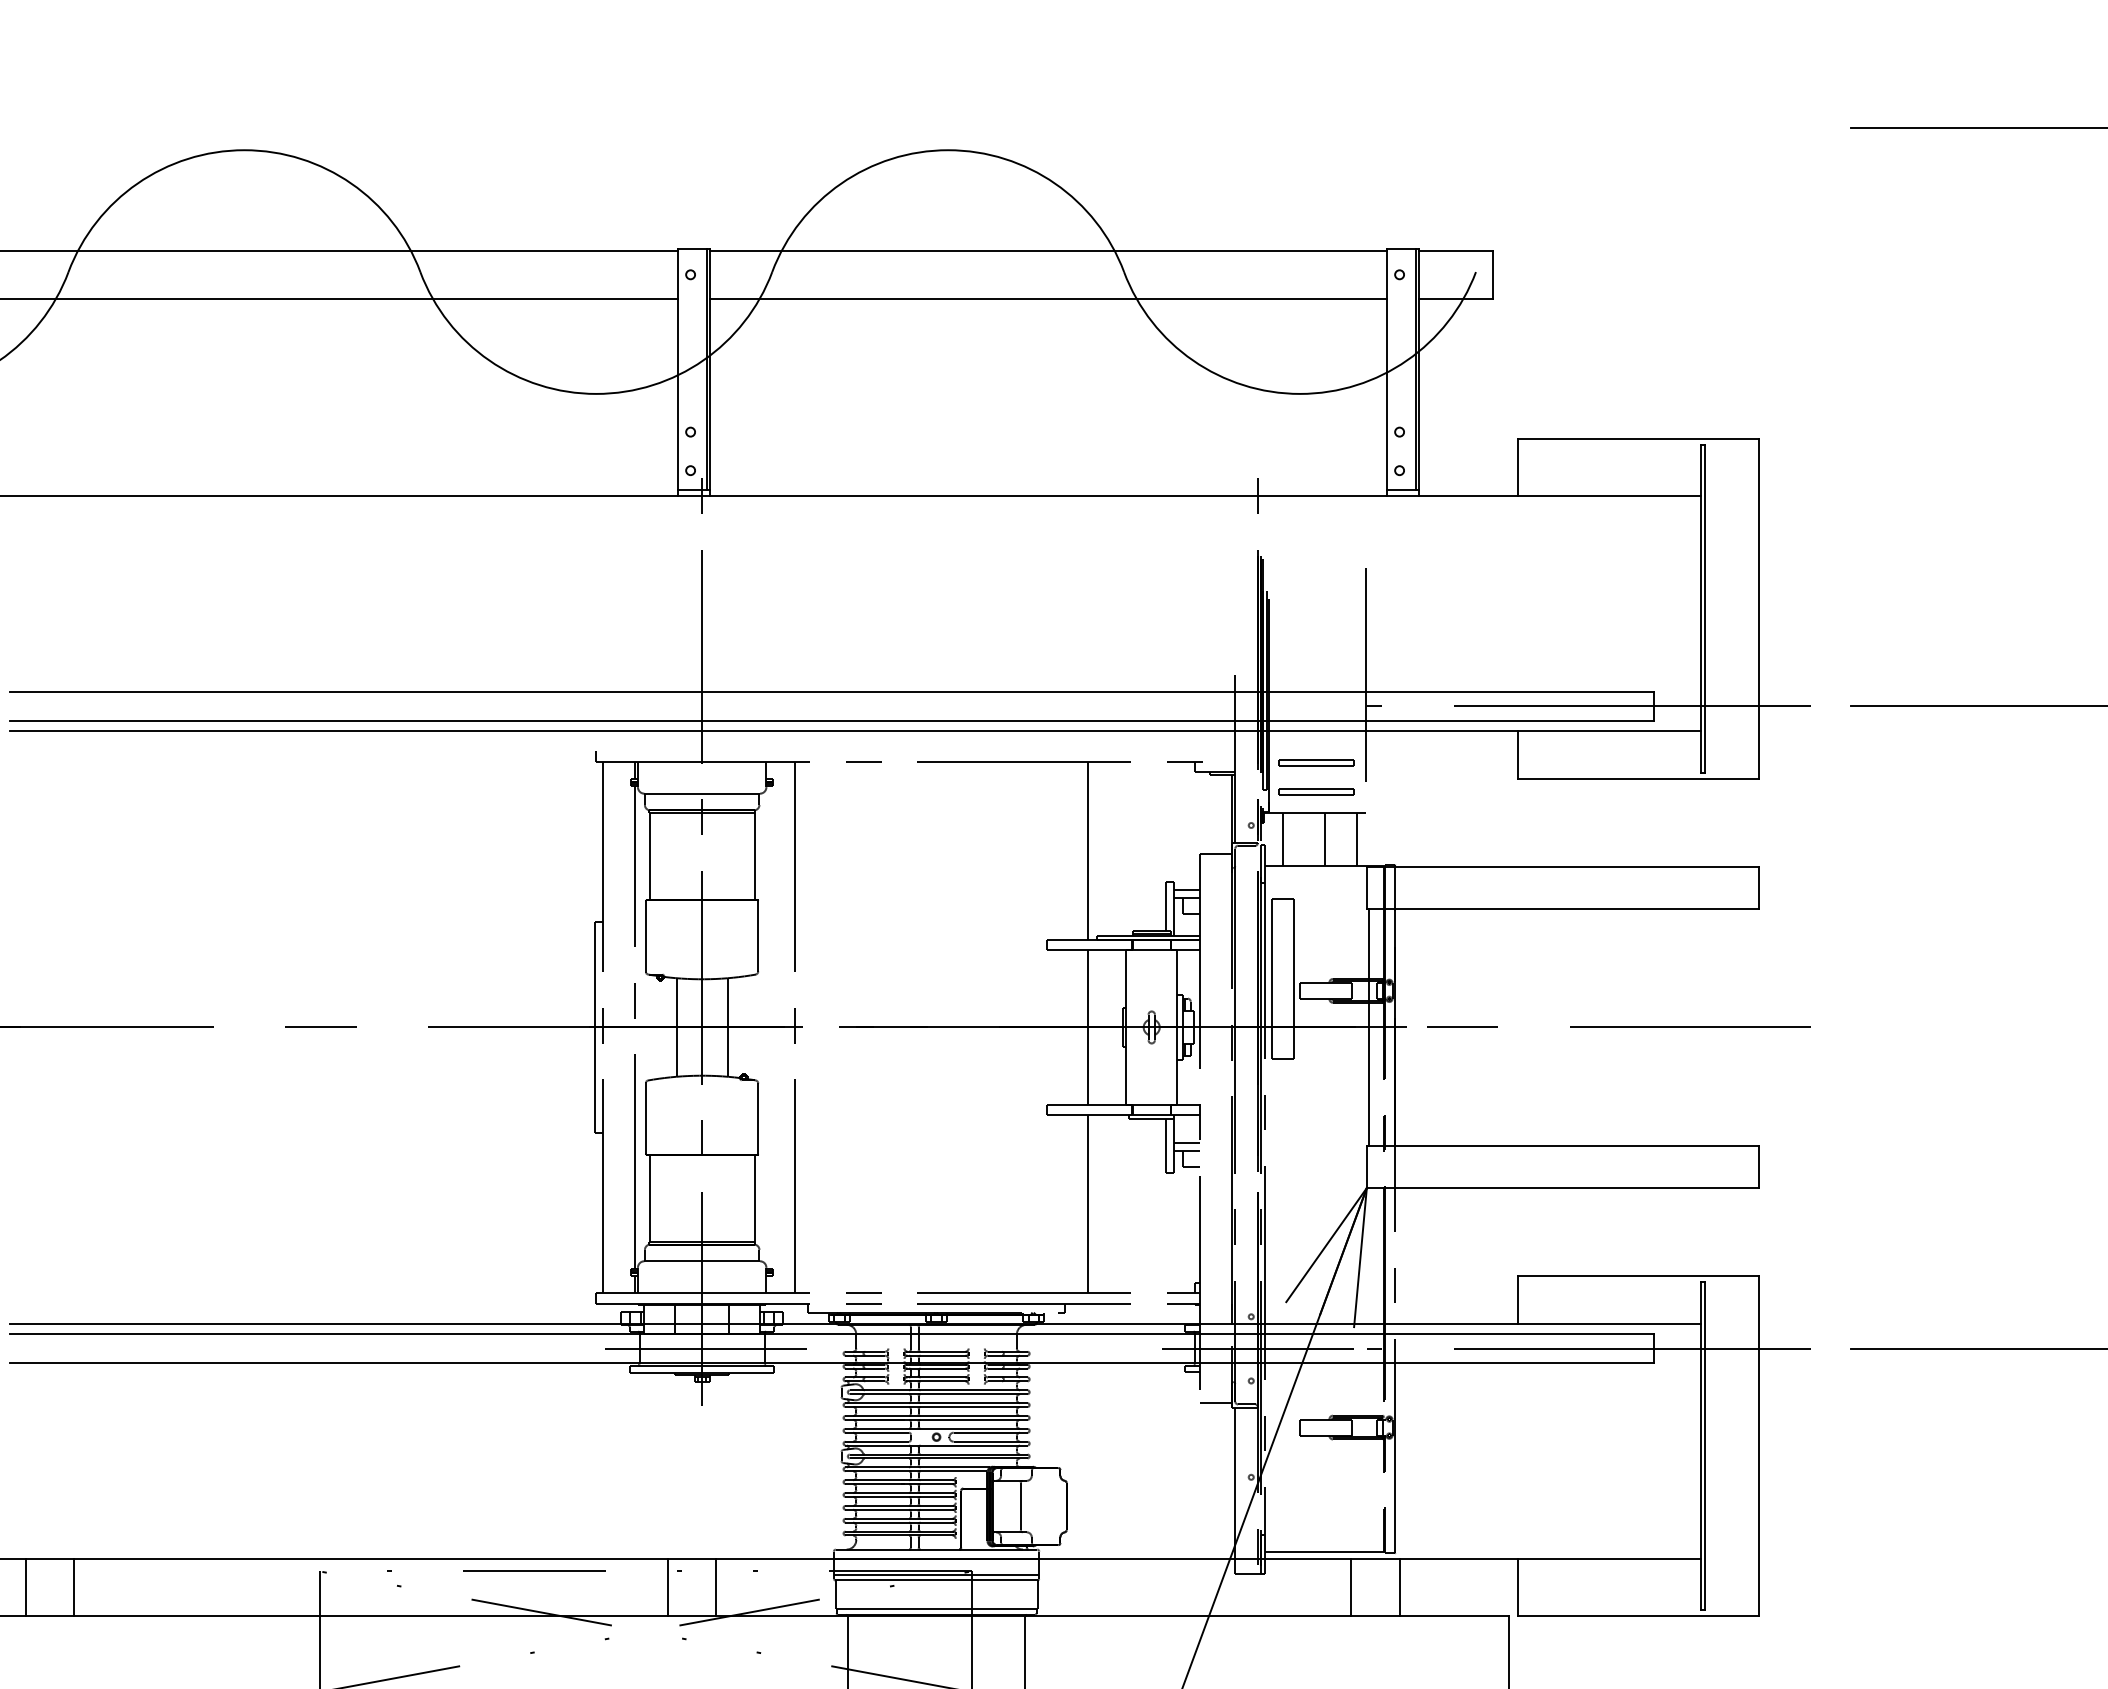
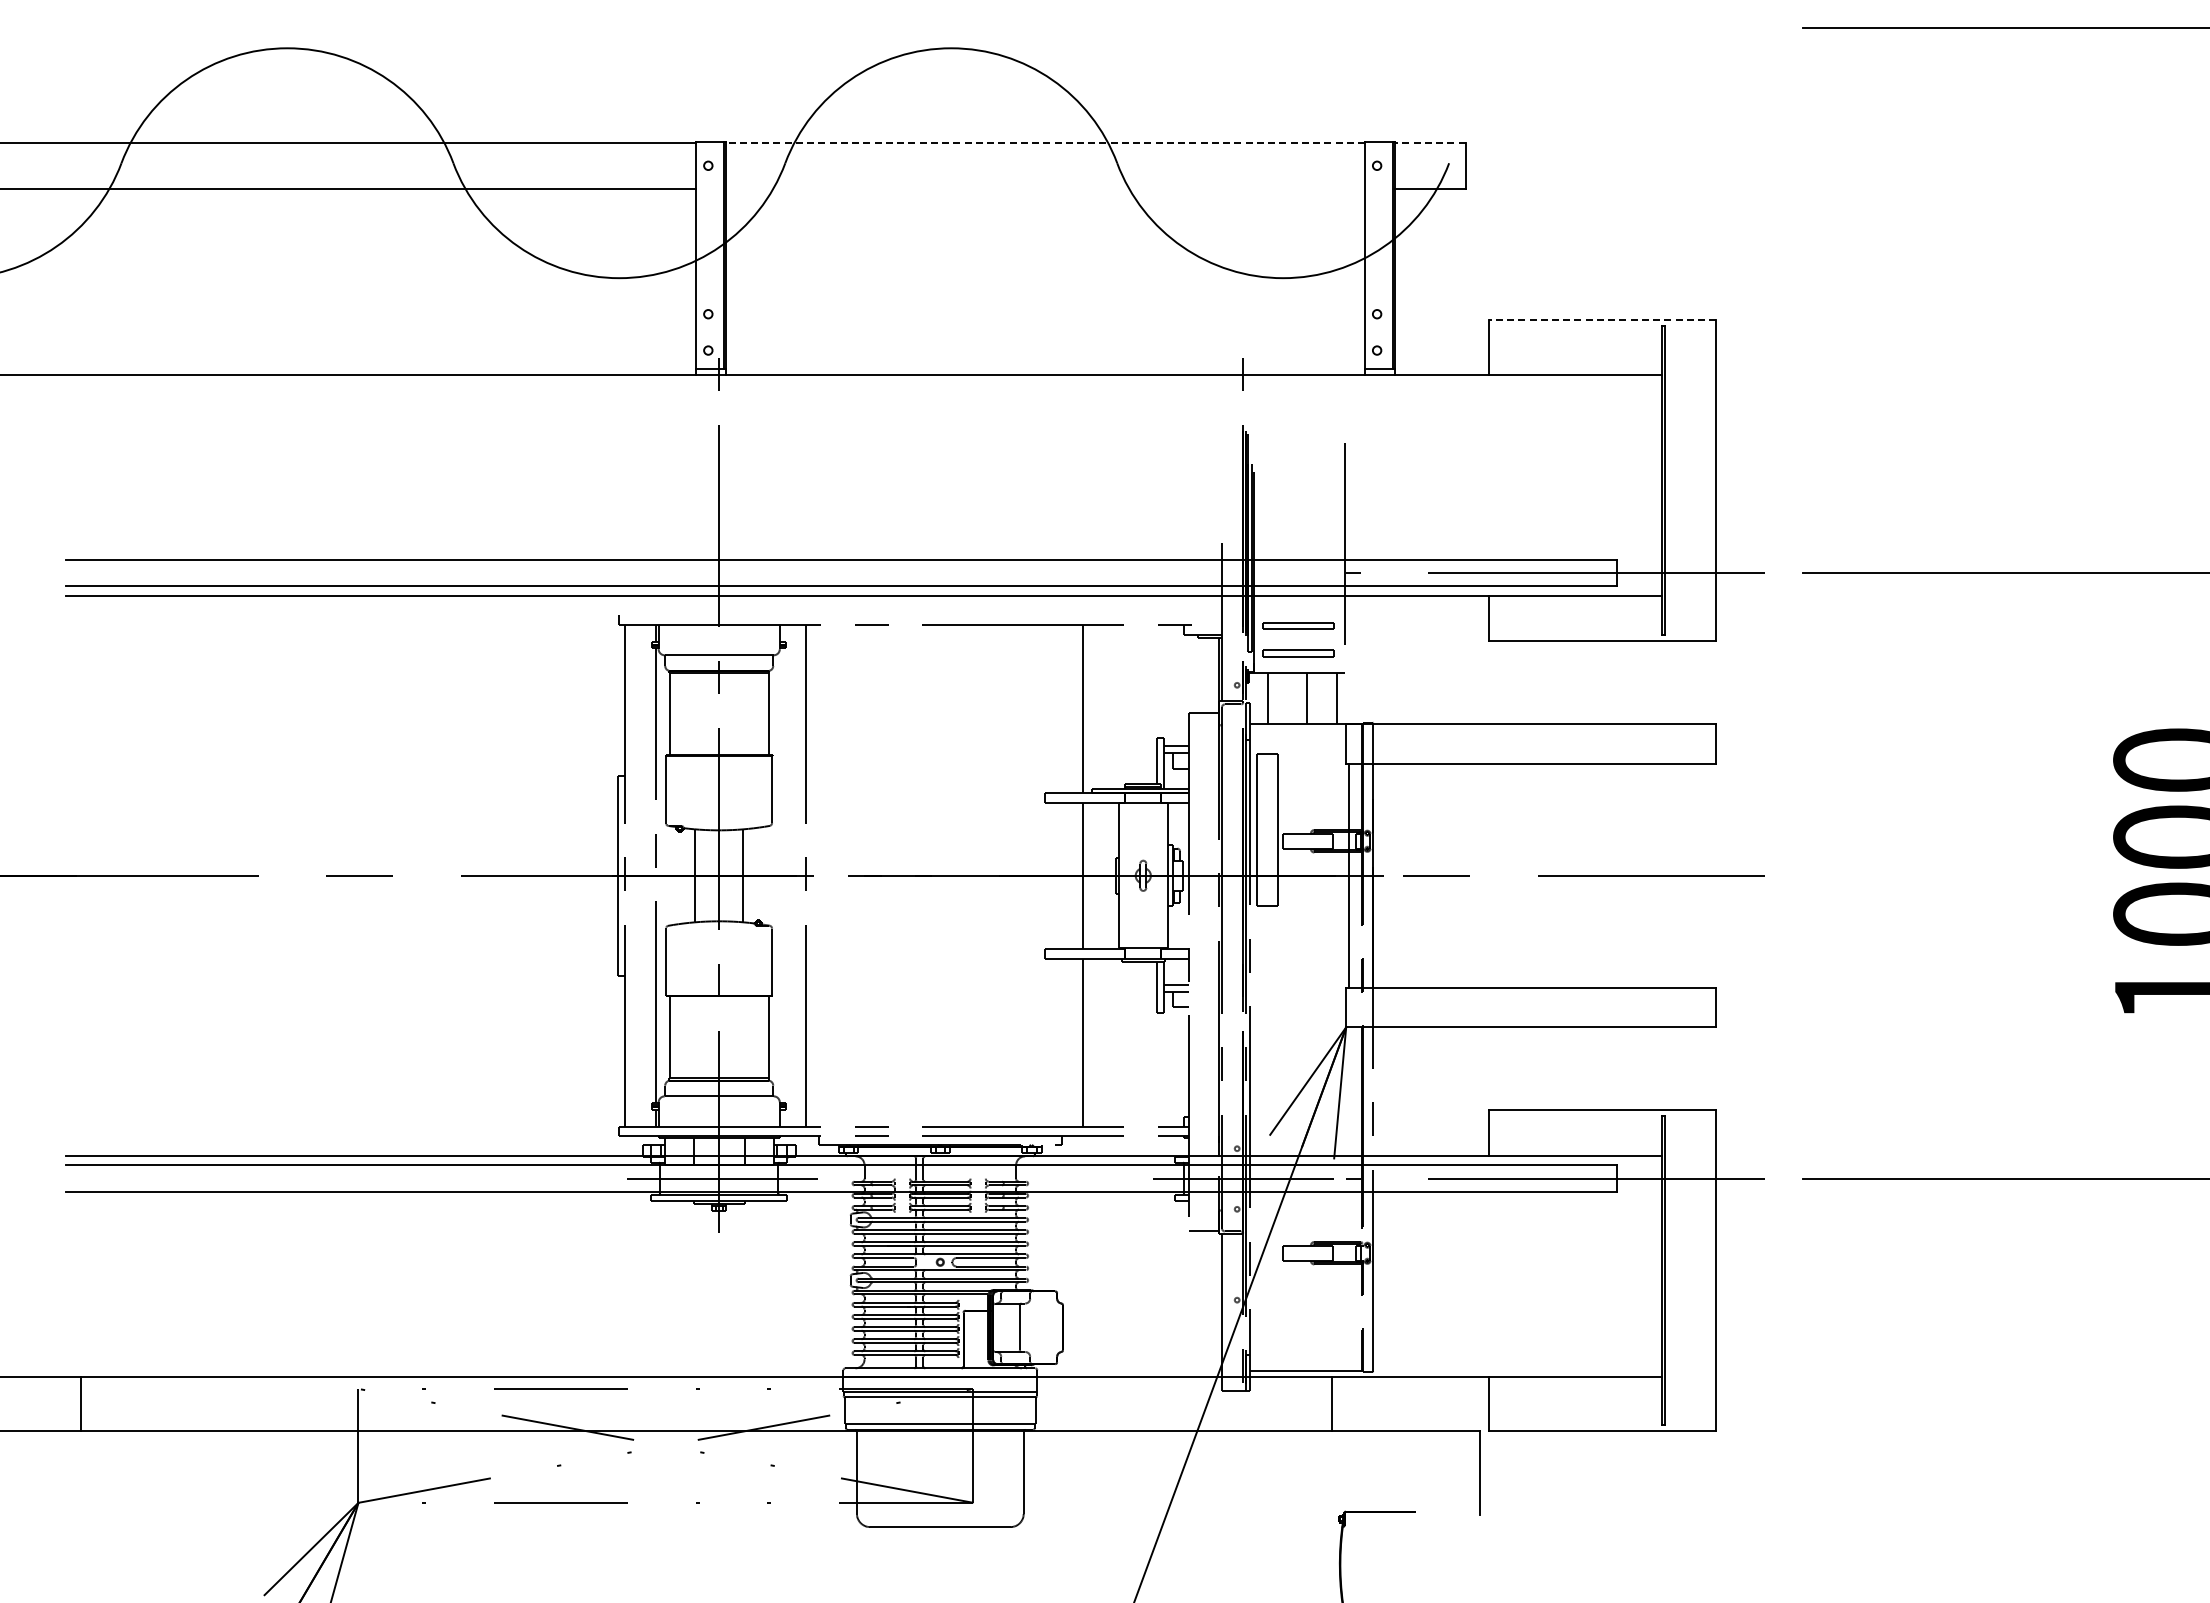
line: (1048, 251) -> (1045, 143), solid -> dashed
line: (1455, 251) -> (1429, 143), solid -> dashed
line: (1048, 298) -> (1045, 188), removed
line: (1638, 438) -> (1602, 320), solid -> dashed
line: (73, 1586) -> (126, 1403), removed
line: (668, 1586) -> (687, 1403), removed
line: (716, 1586) -> (732, 1403), removed
line: (1400, 1586) -> (1377, 1403), removed

